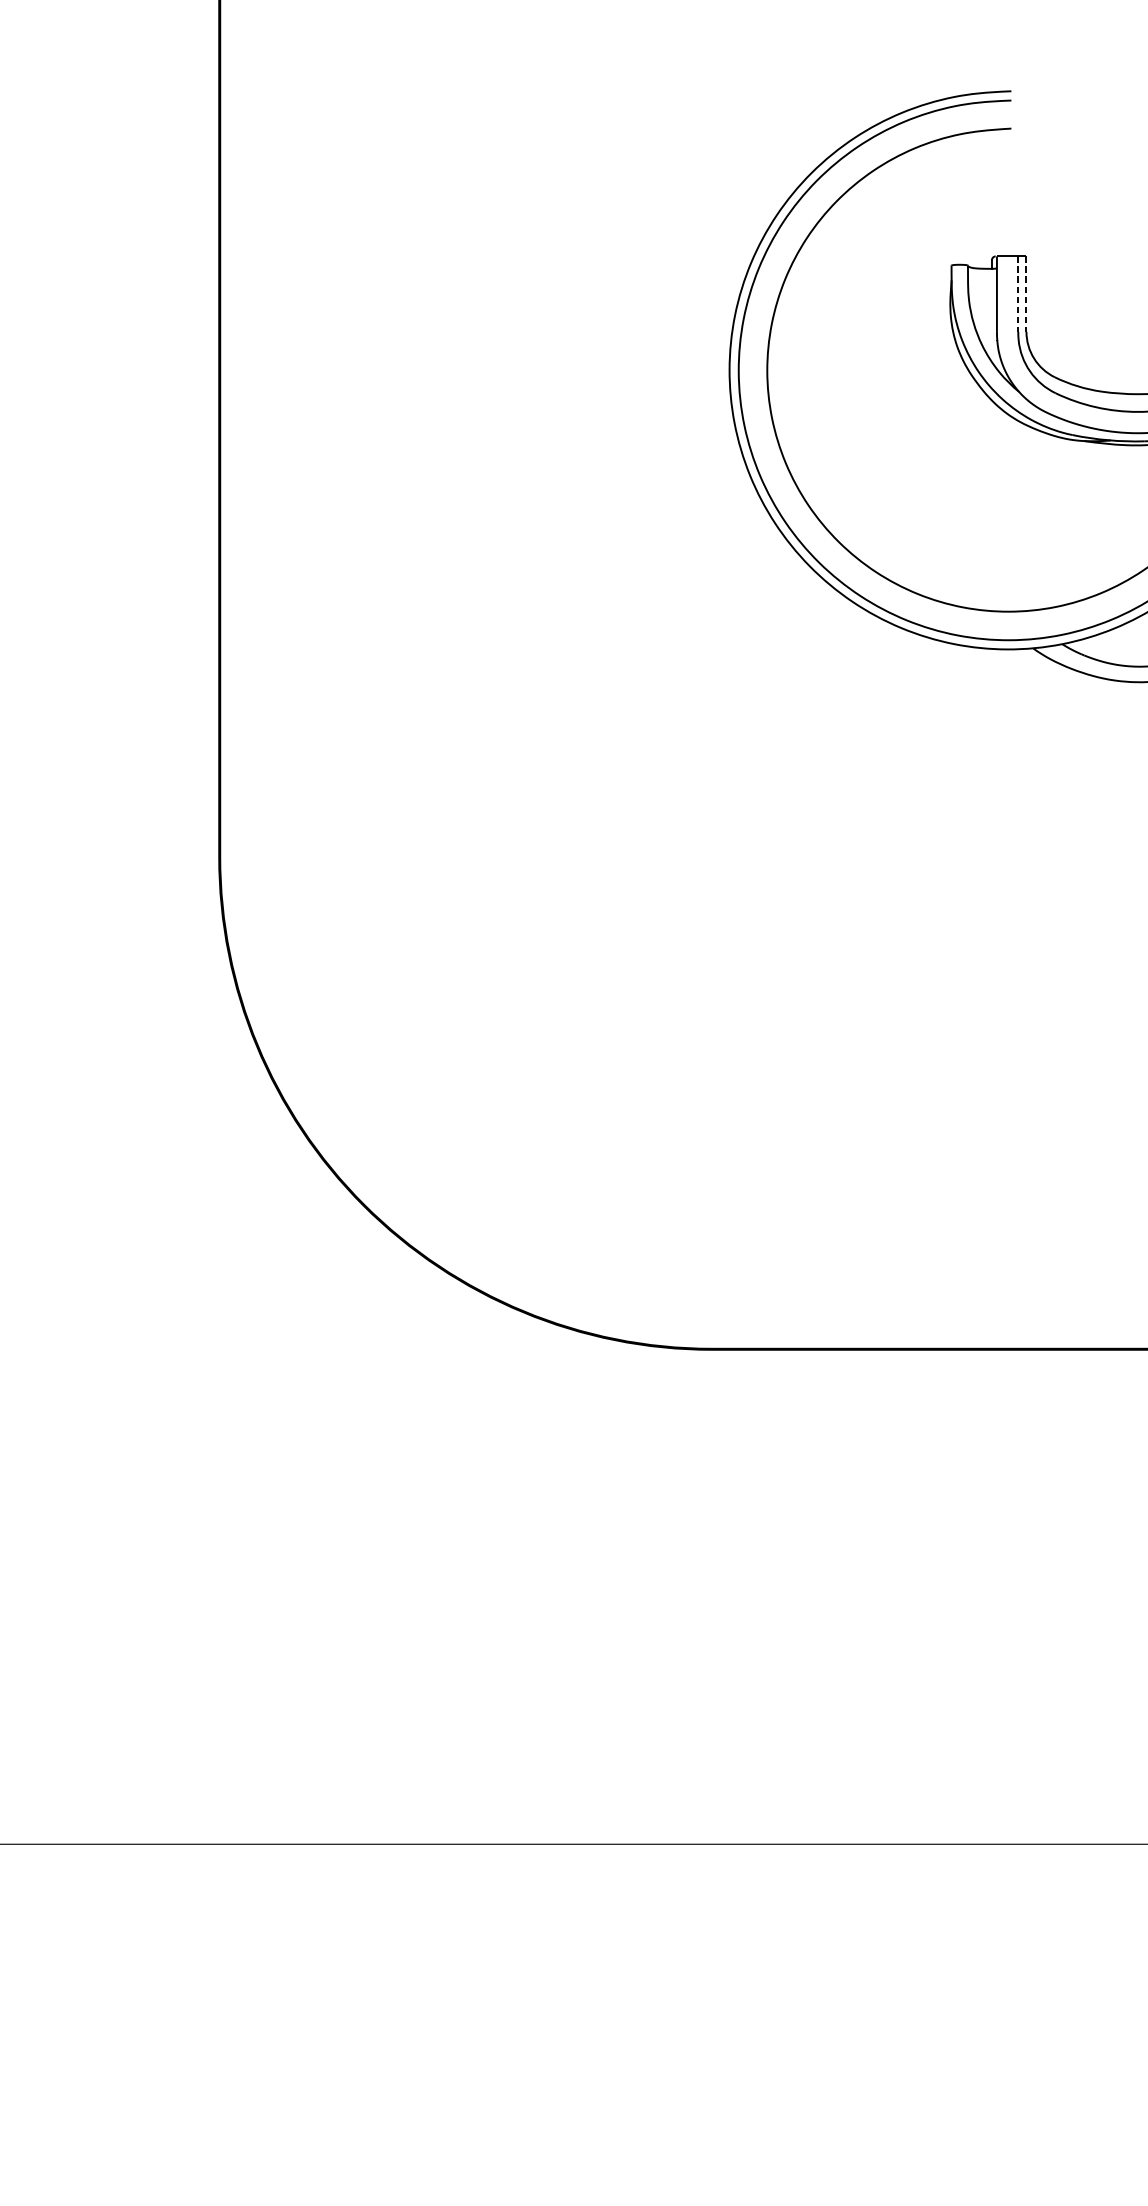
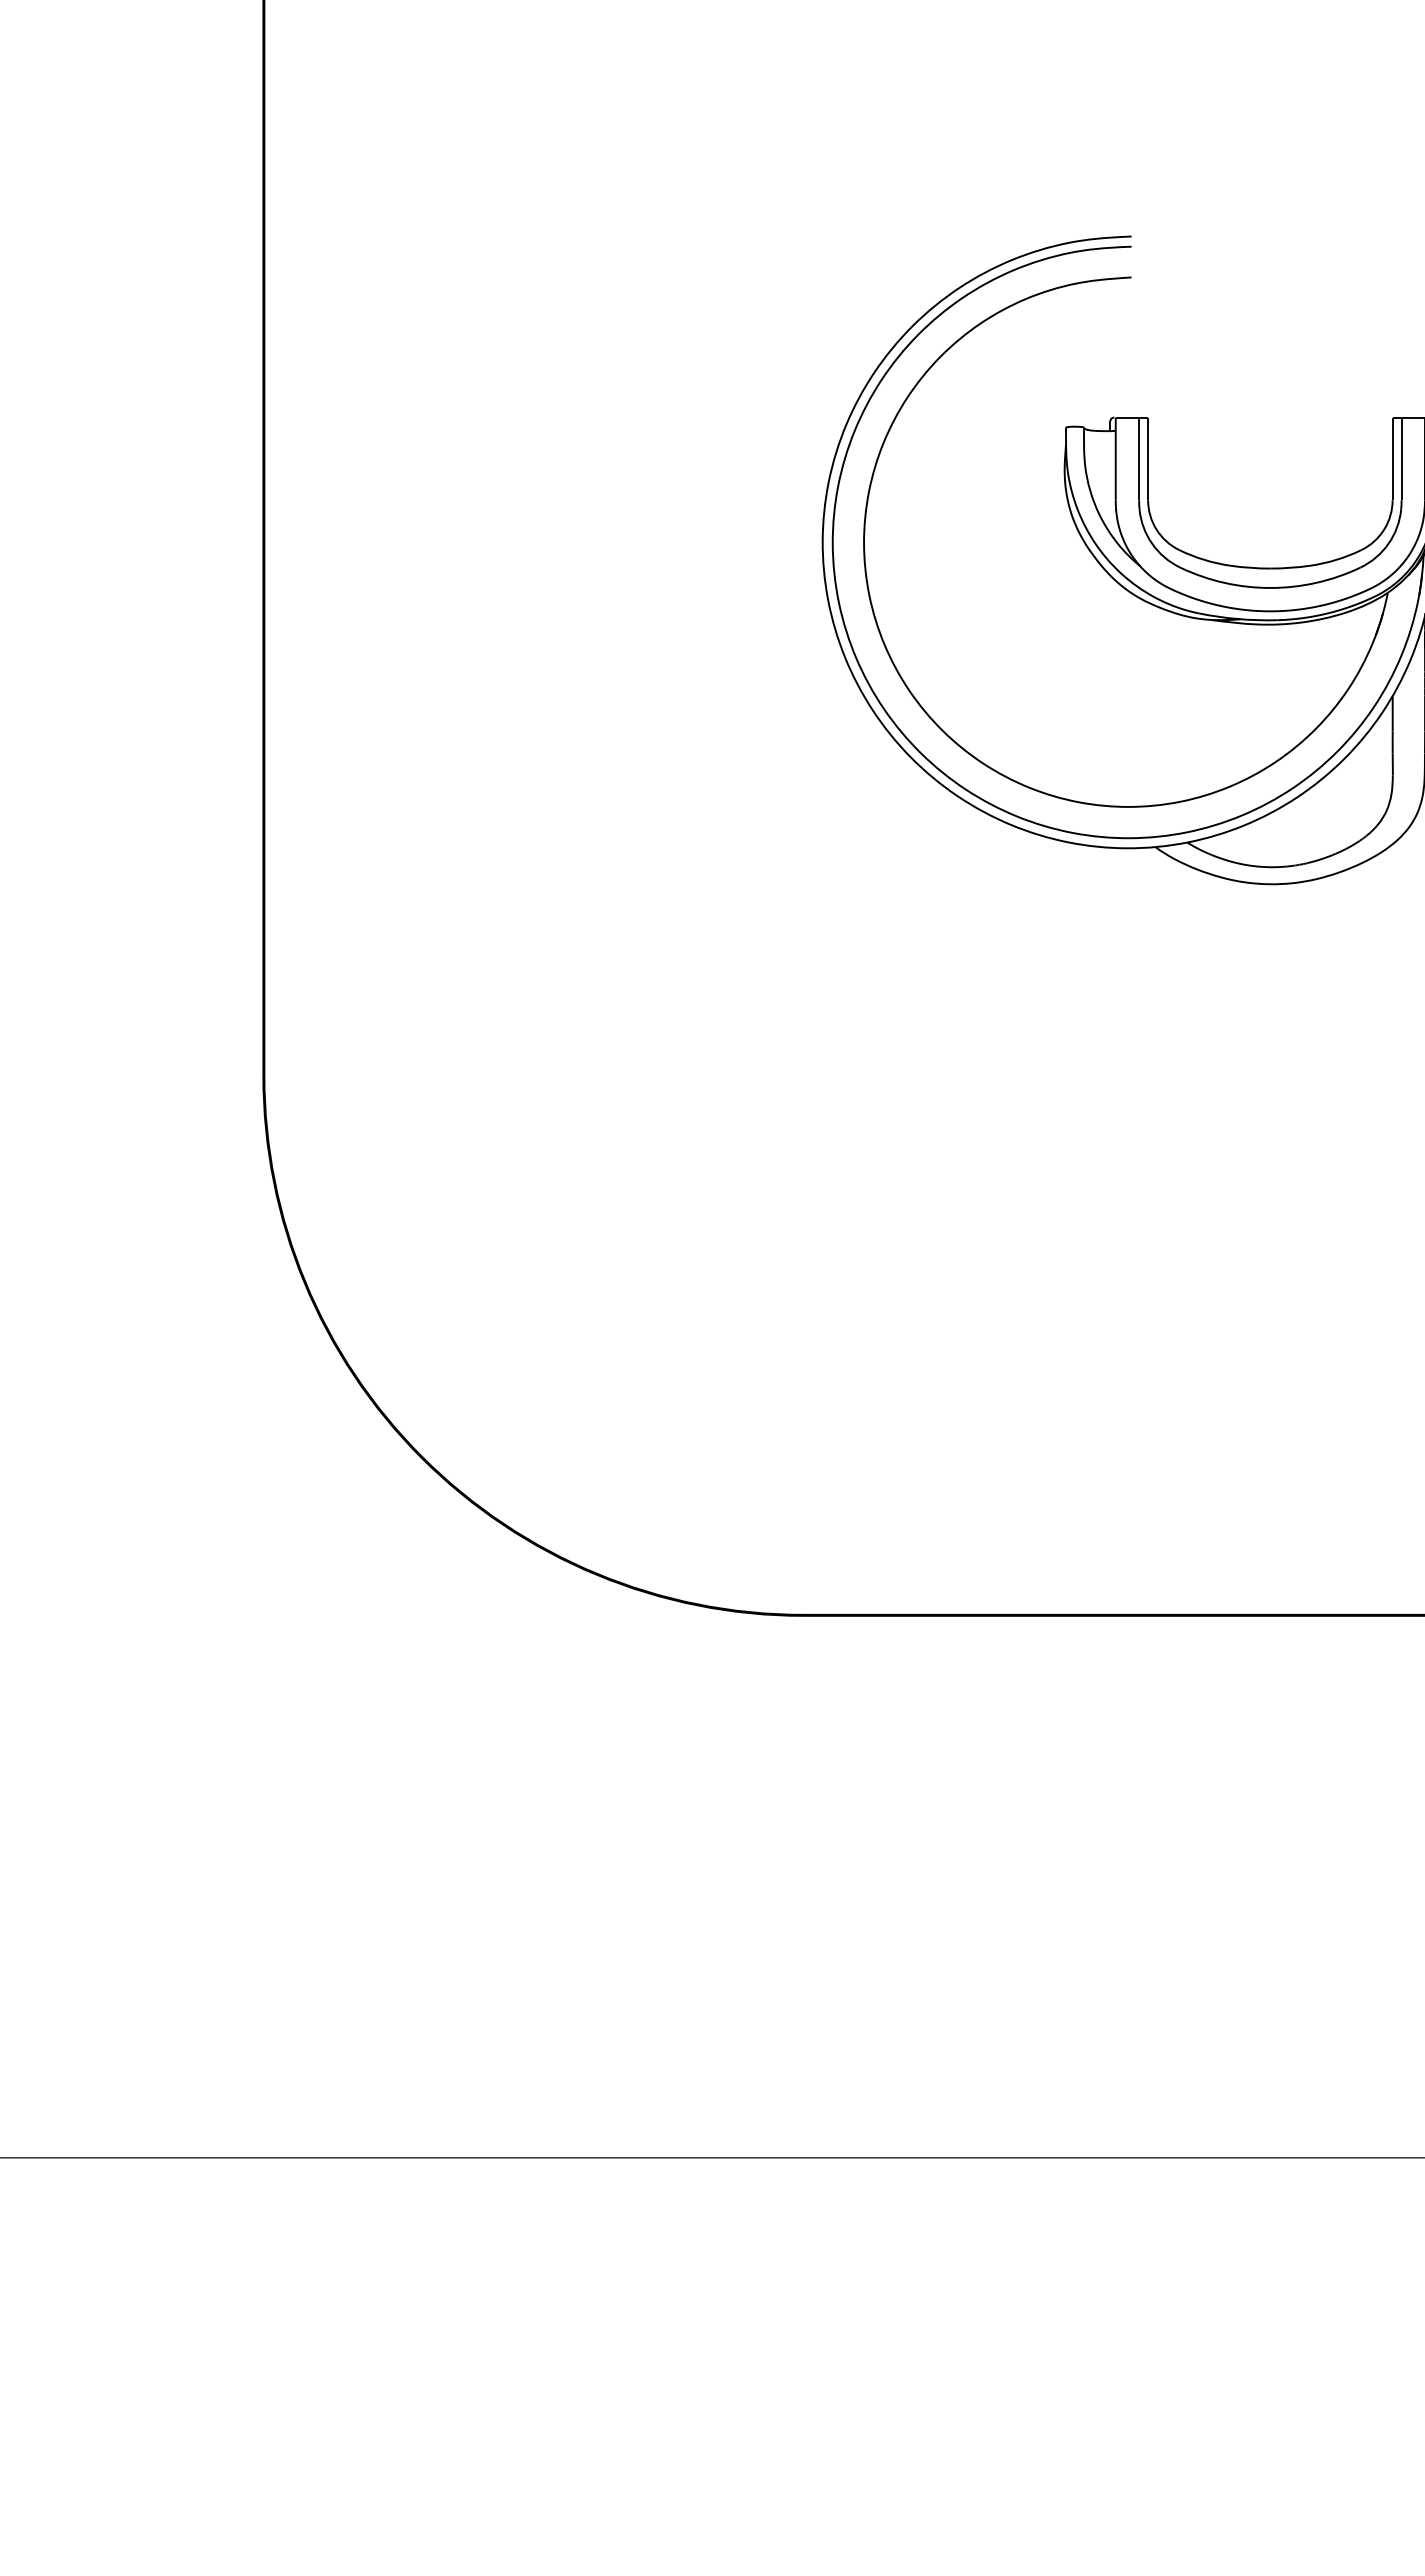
line: (1018, 294) -> (1139, 459), dashed -> solid
line: (1026, 294) -> (1148, 459), dashed -> solid

